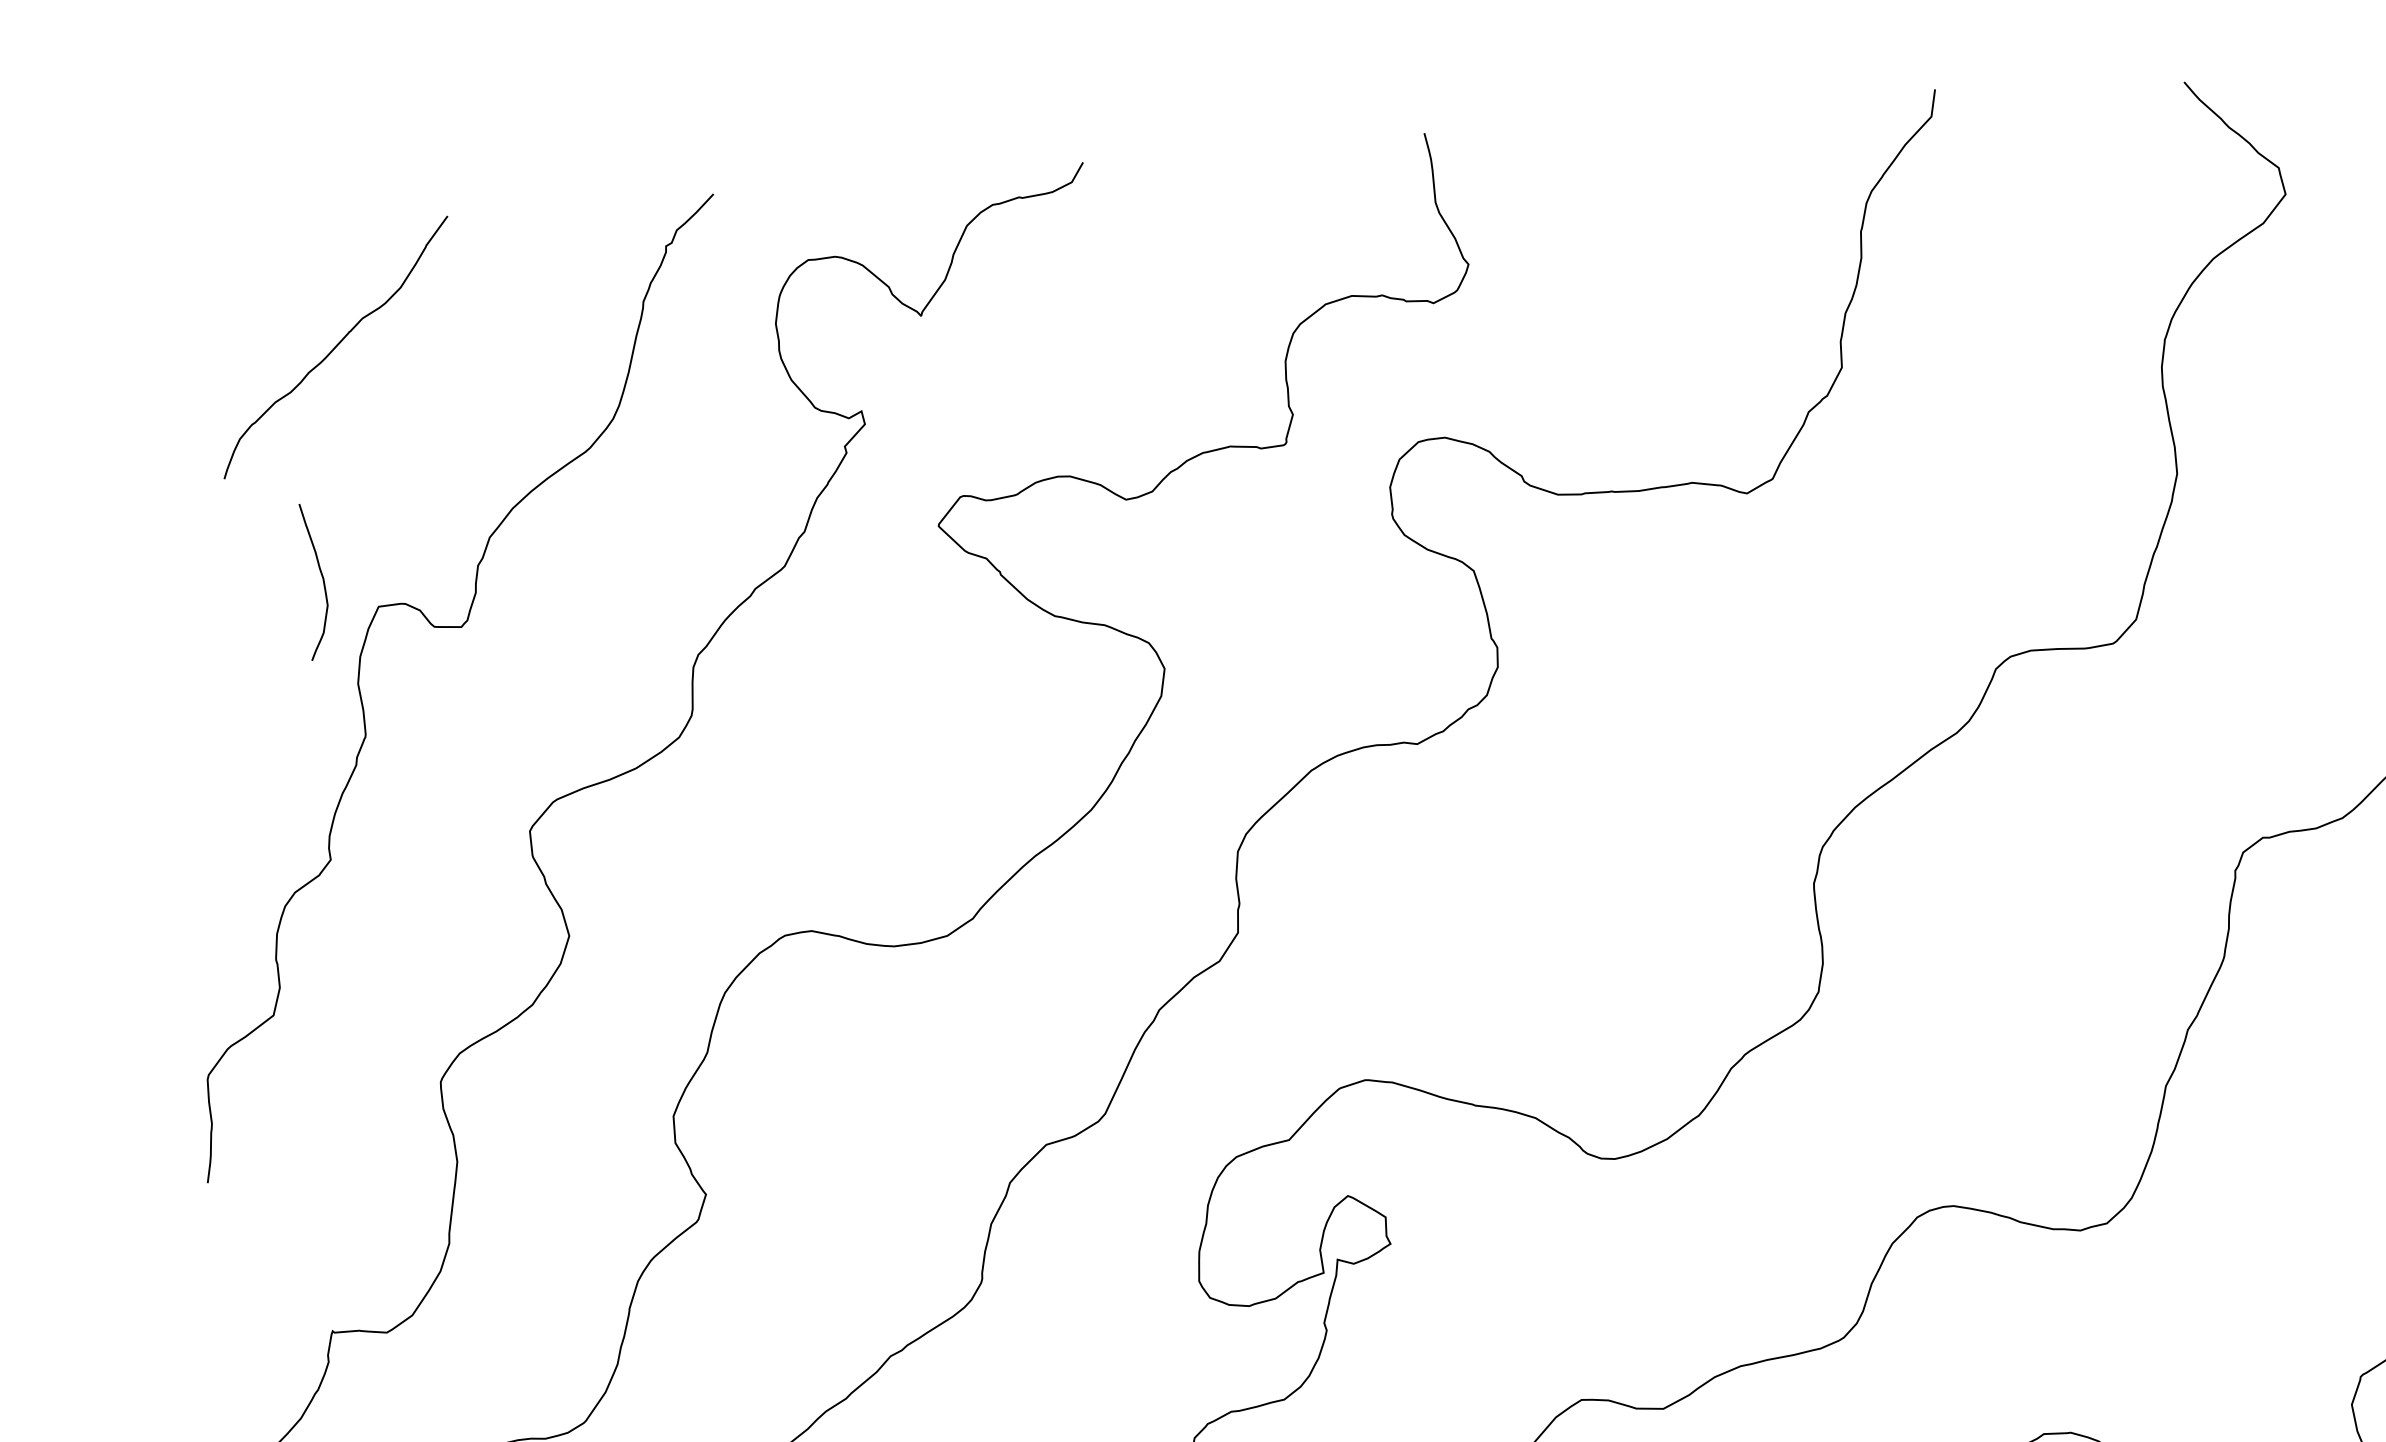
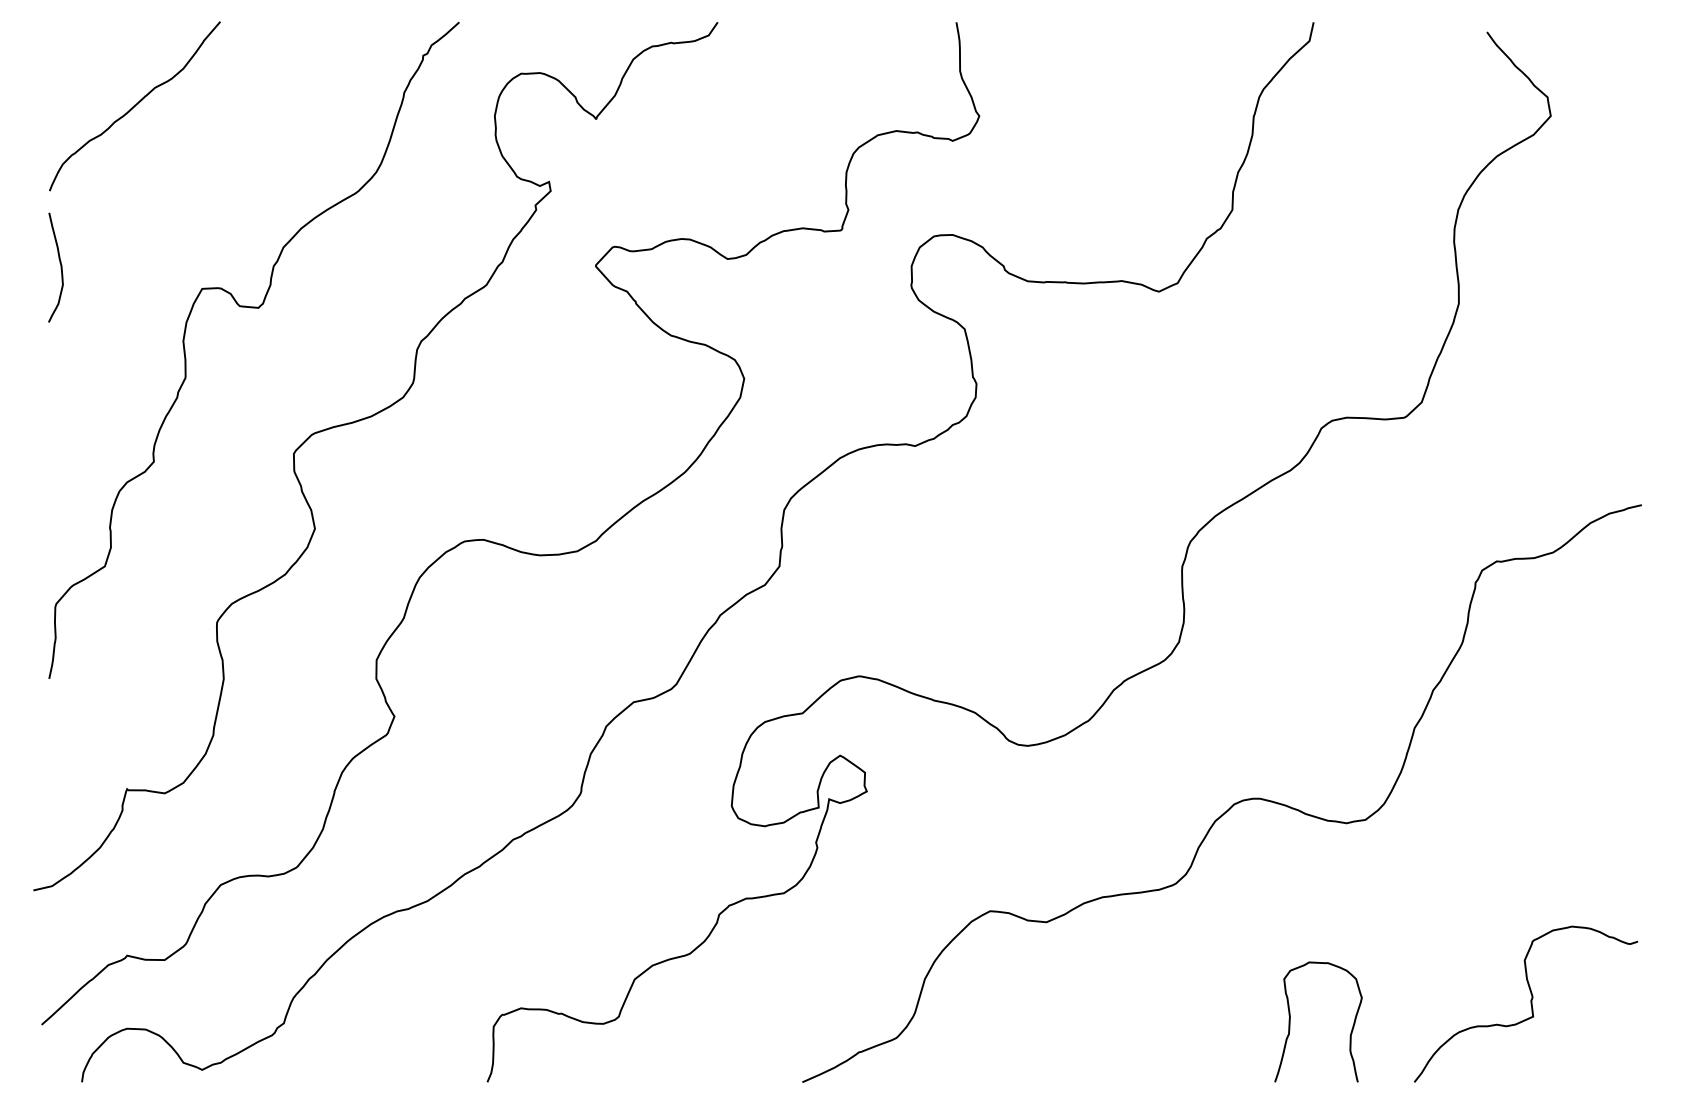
curve: (335, 347) -> (134, 106), moved
curve: (322, 580) -> (60, 267), moved

